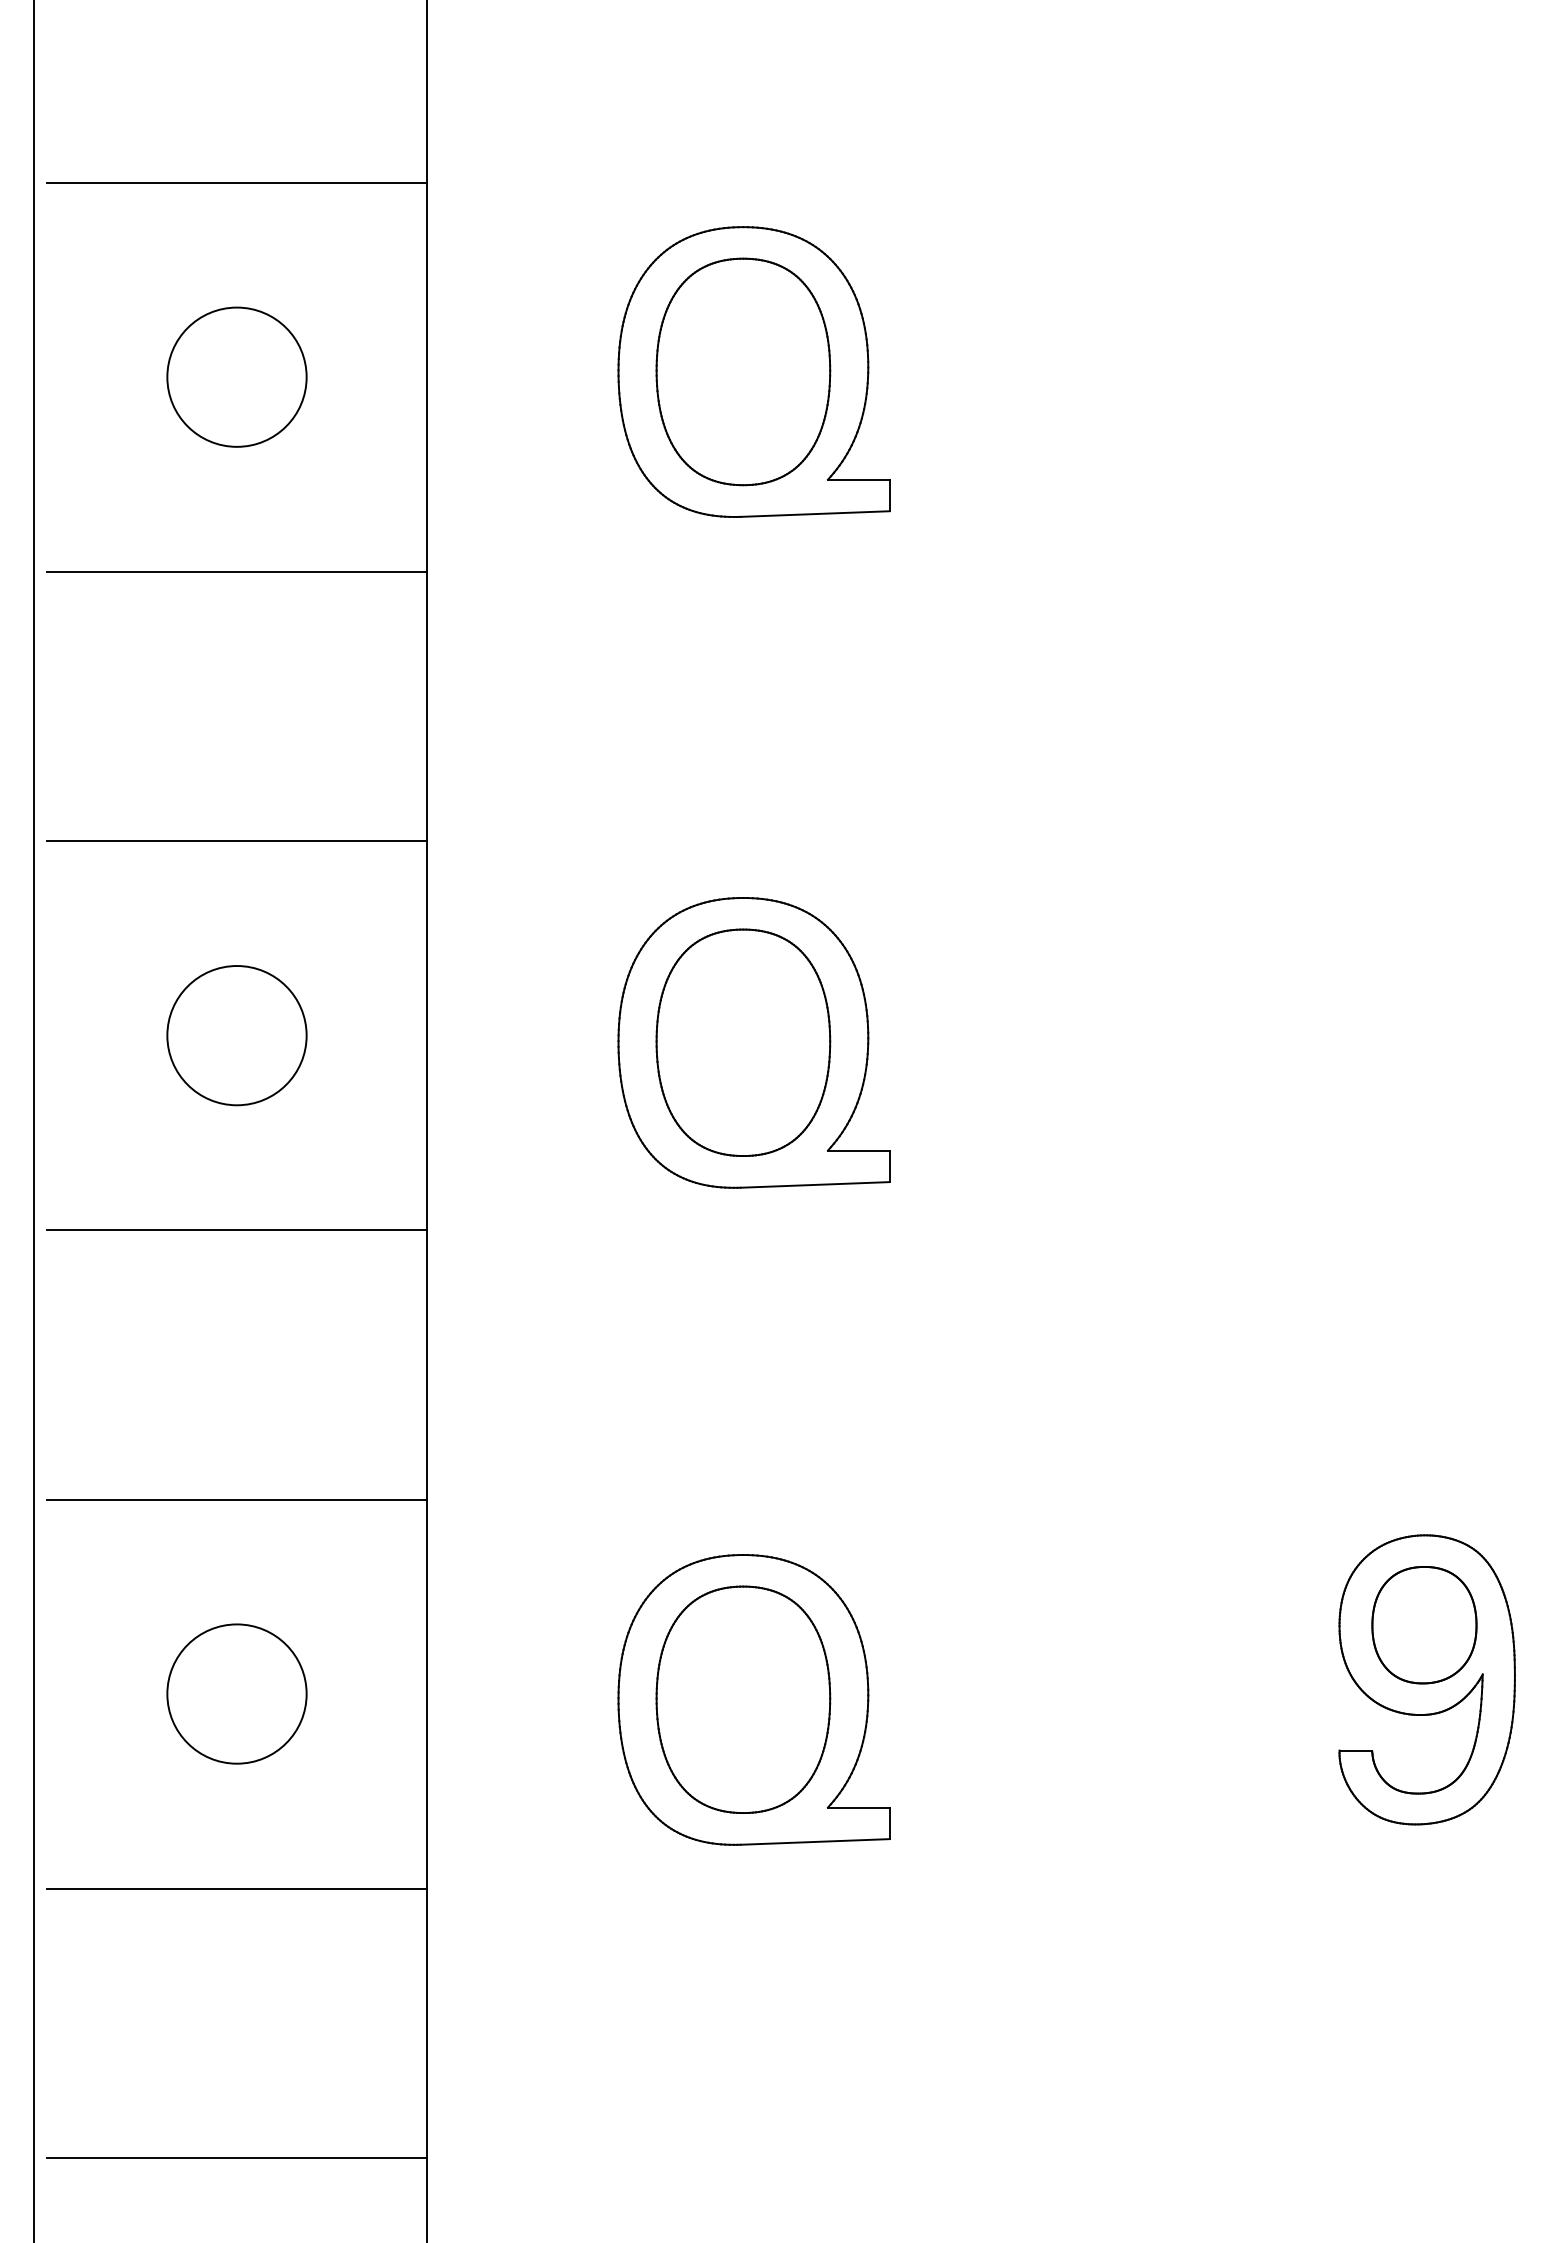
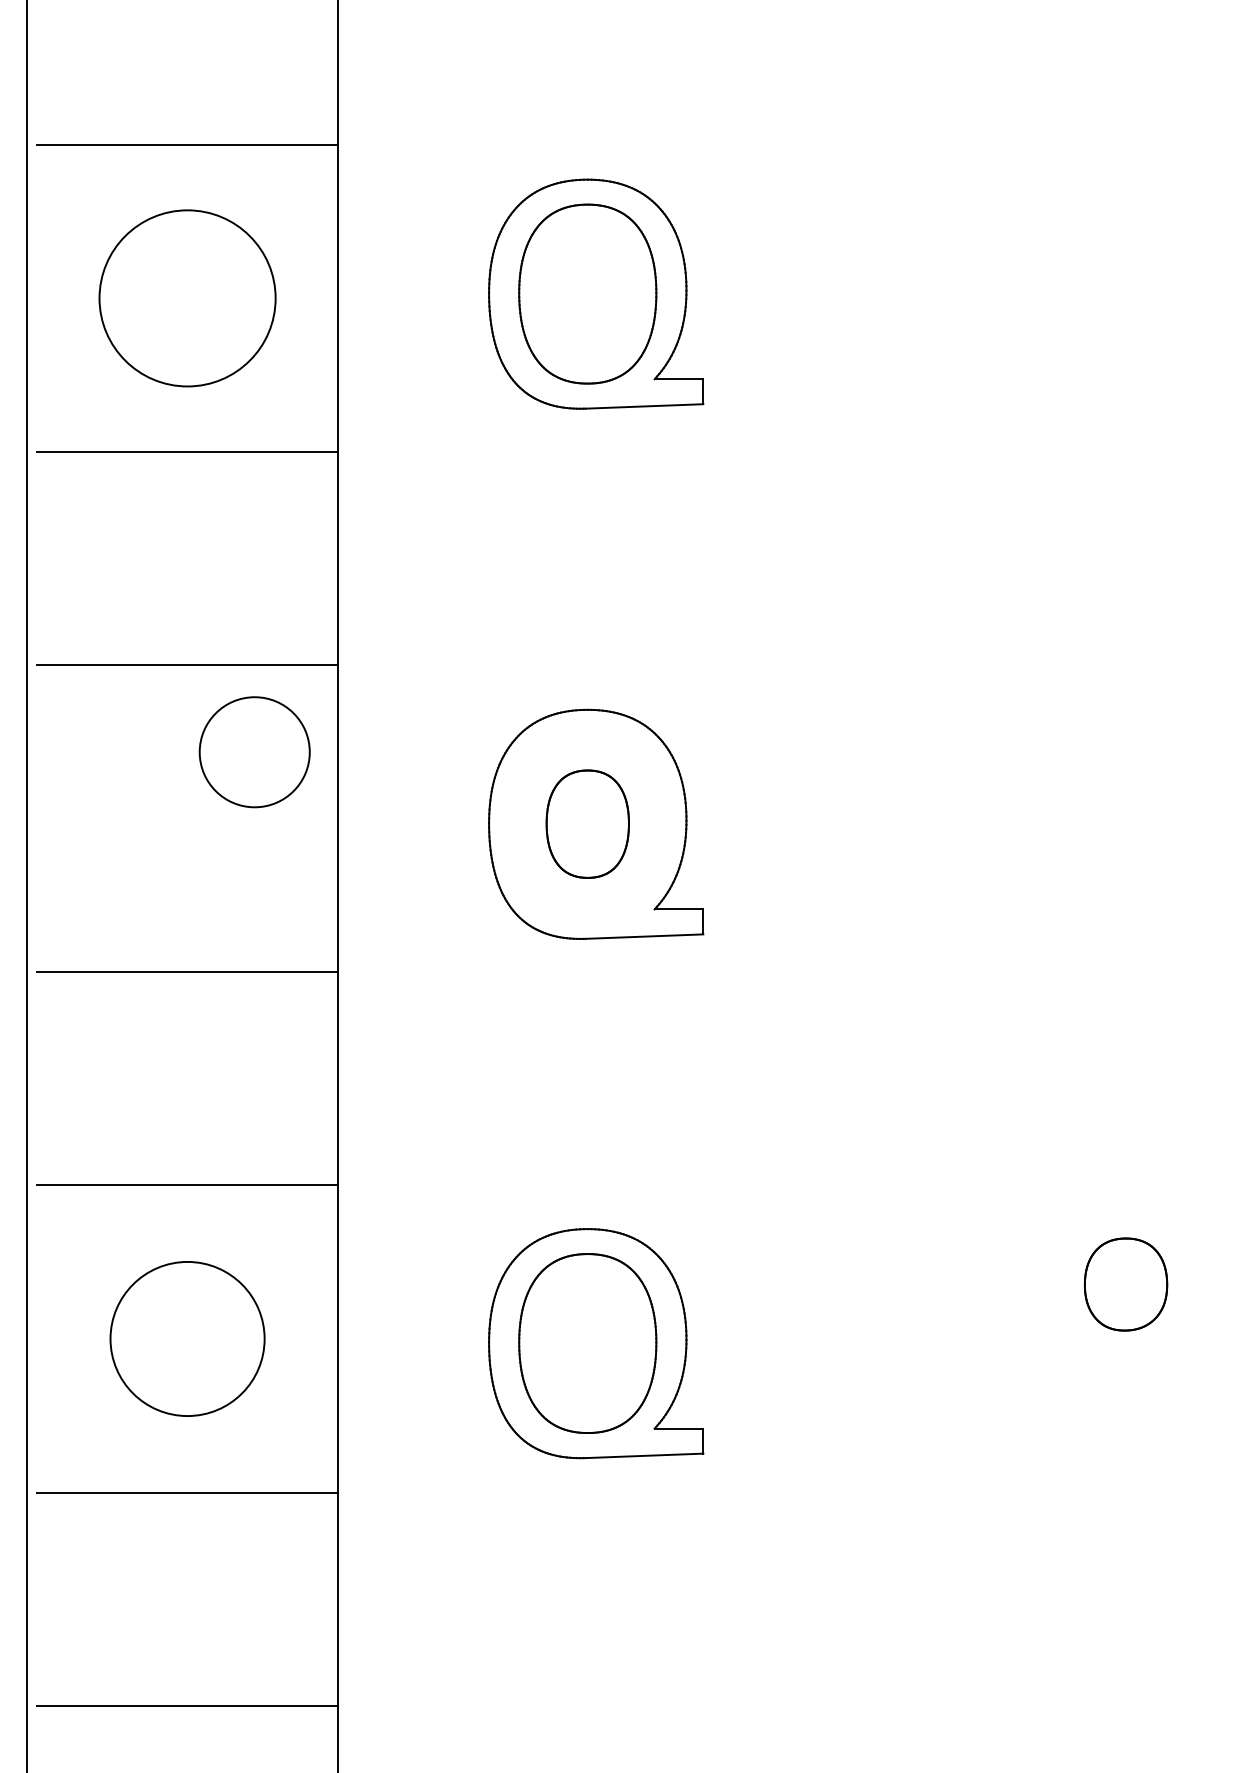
circle: (236, 376) -> (187, 297), size x1.6
circle: (236, 1035) -> (254, 752), moved
part: (743, 1042) -> (587, 824), size x0.6
part: (1426, 1679) -> (1127, 1327), removed
circle: (236, 1693) -> (187, 1338), size x1.4

